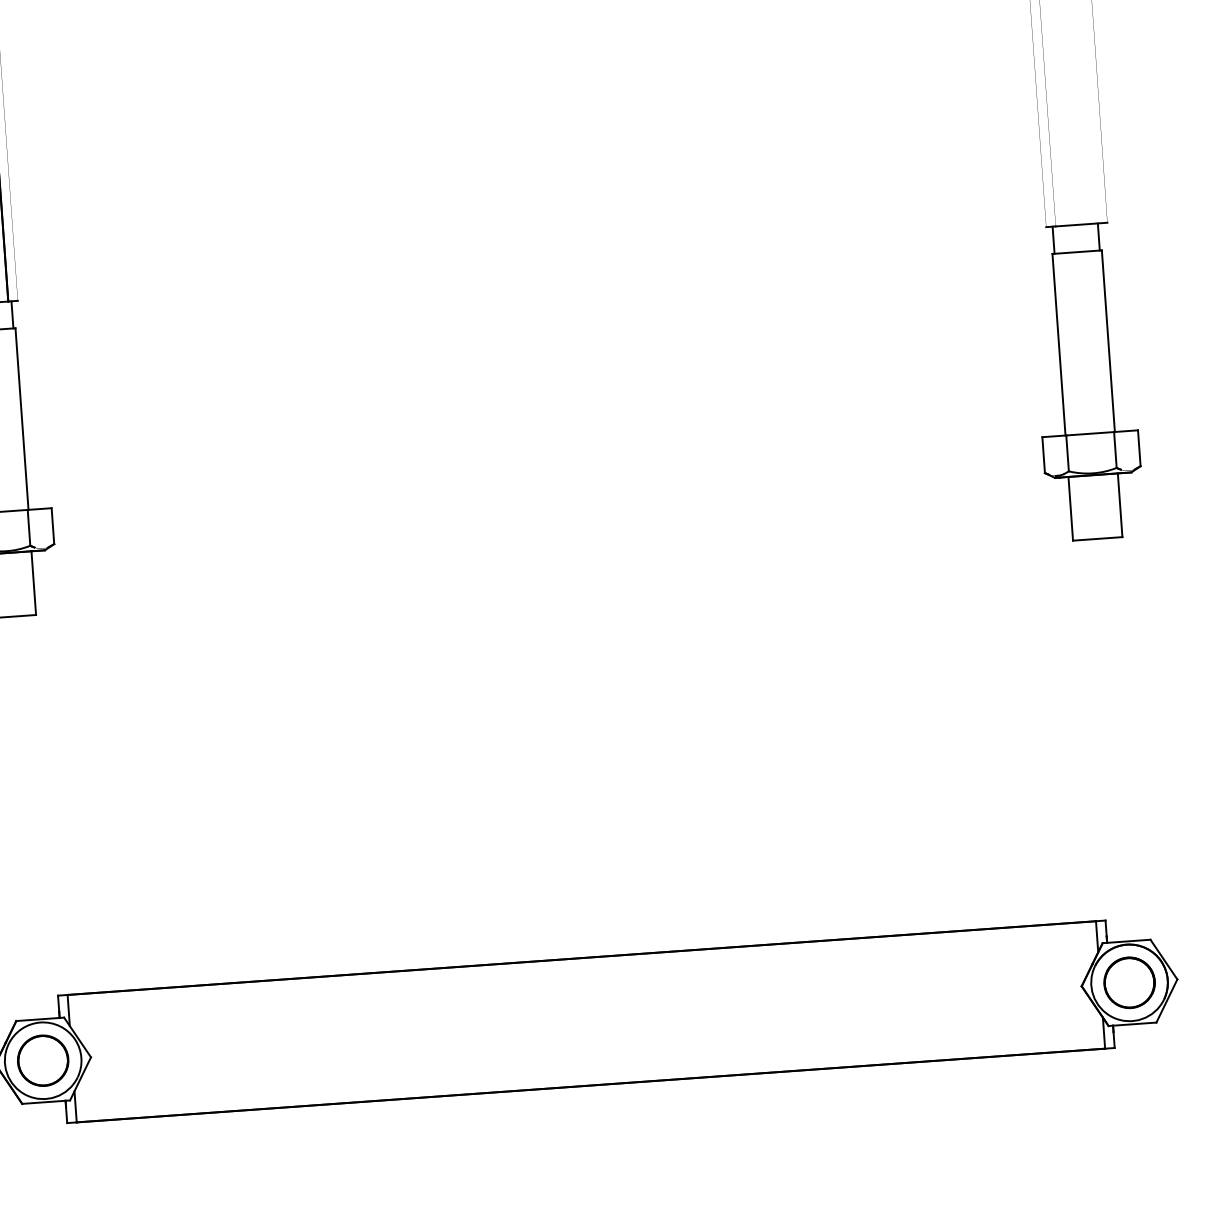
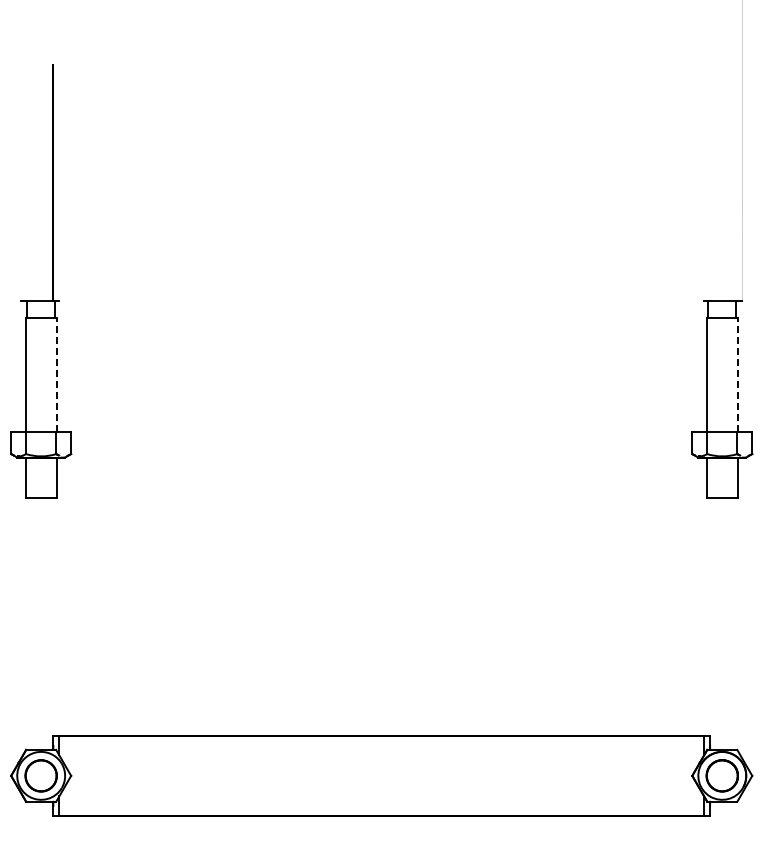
line: (1107, 340) -> (737, 374), solid -> dashed
line: (21, 418) -> (56, 374), solid -> dashed

